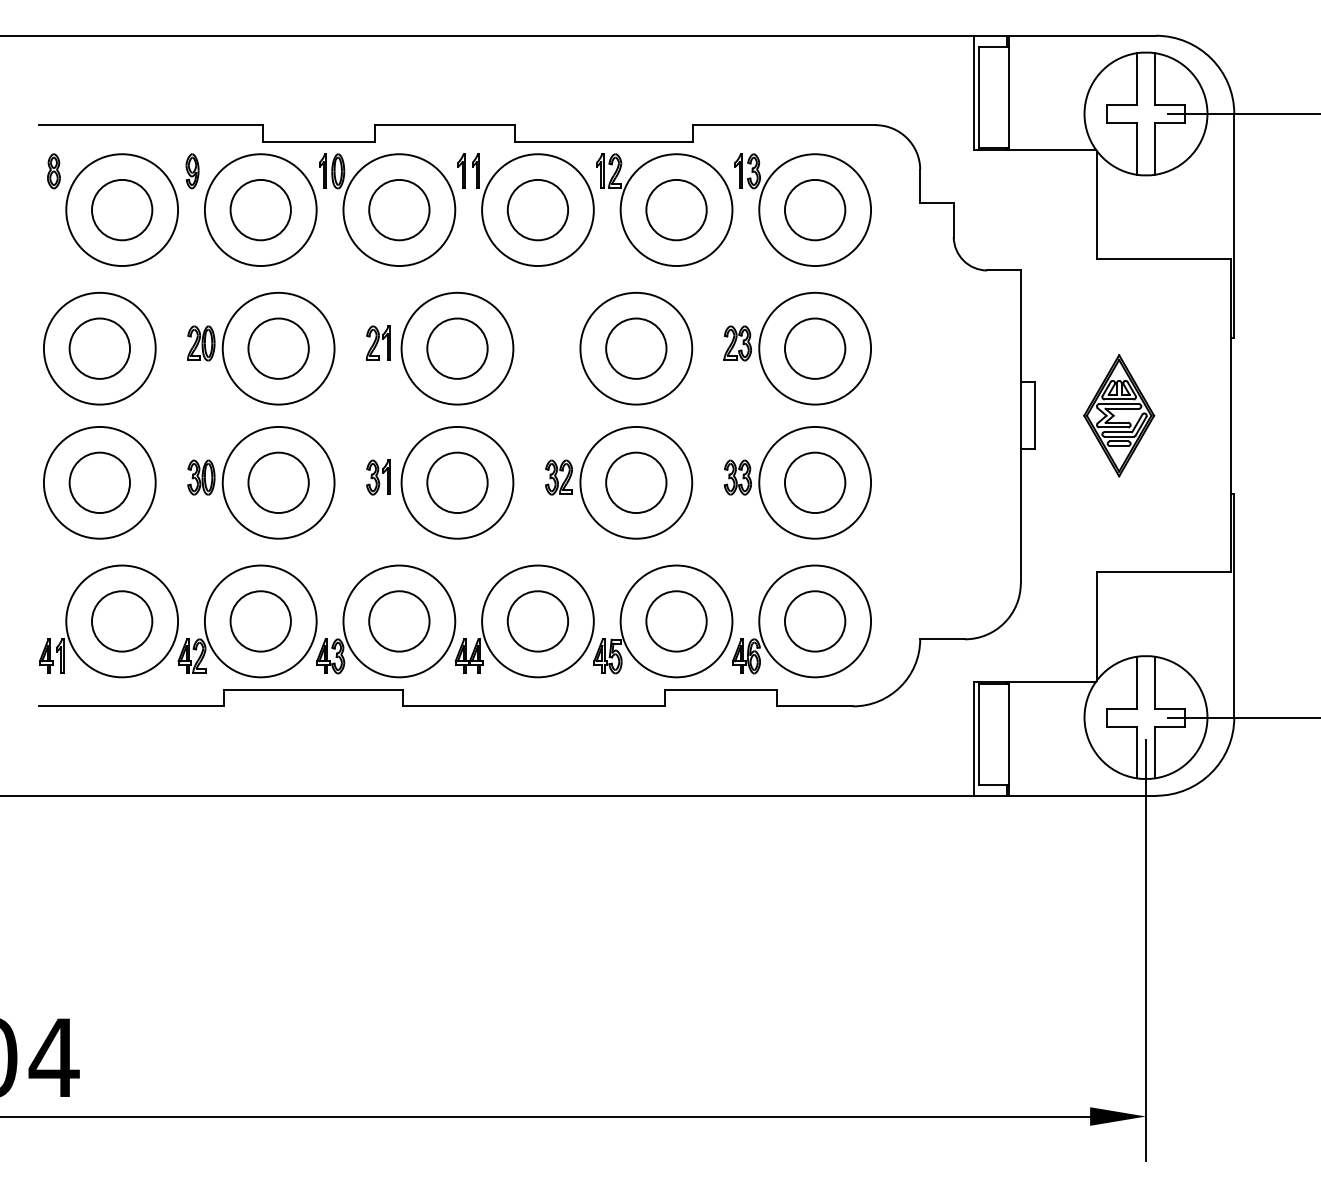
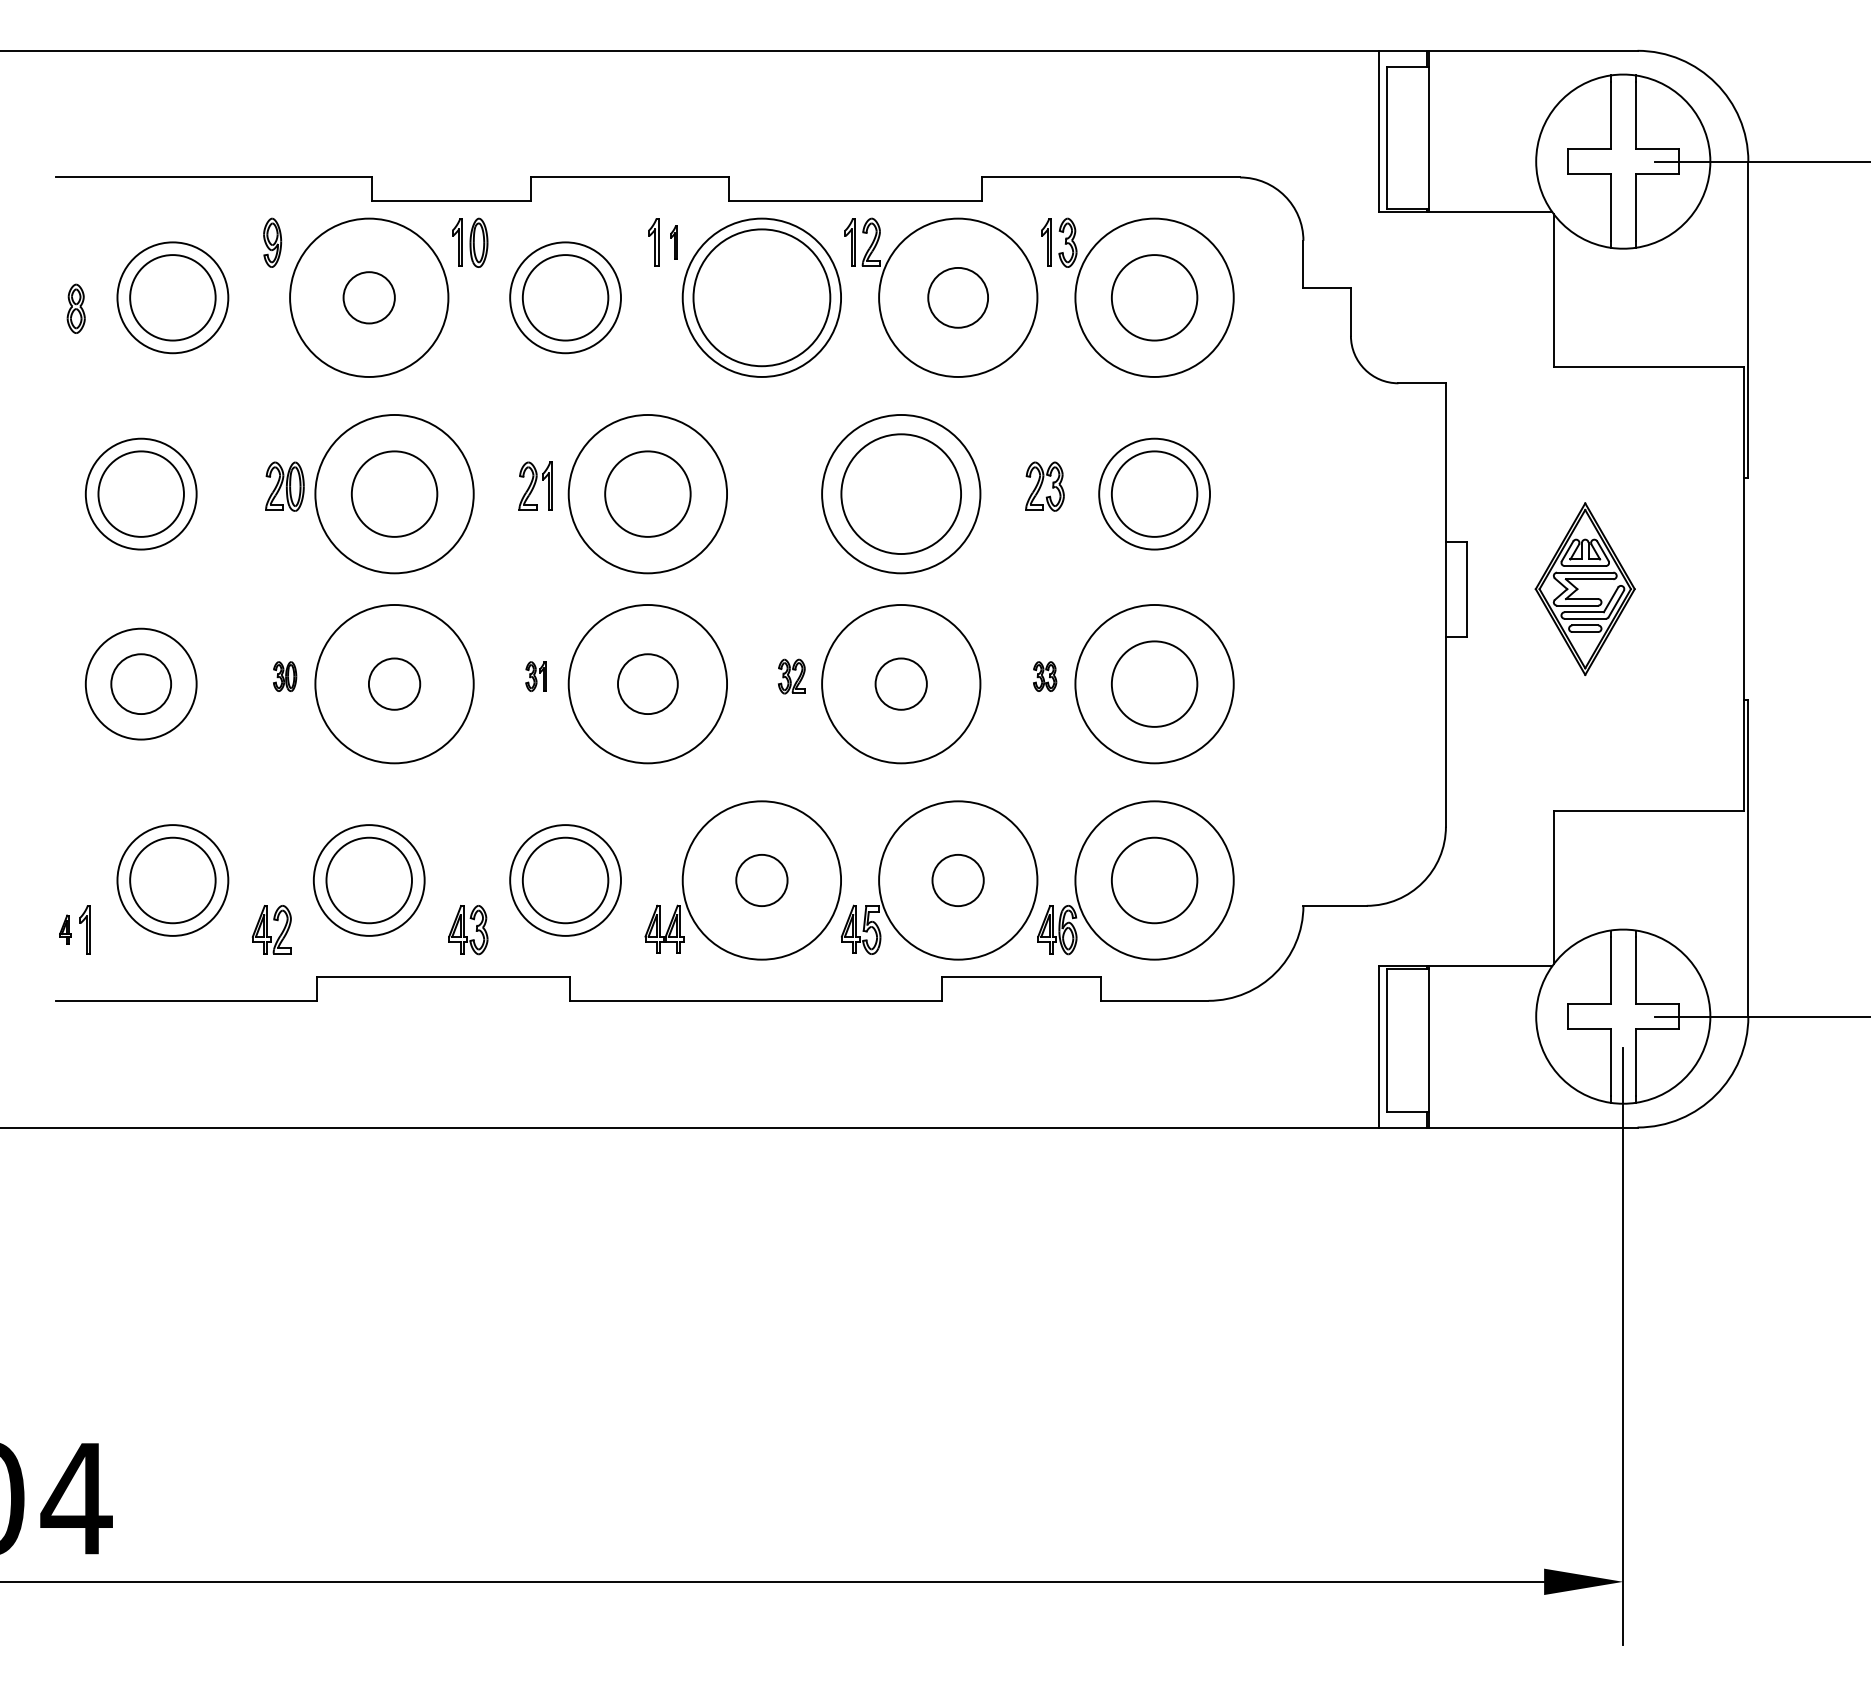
part: (53, 171) -> (75, 308), moved
part: (475, 171) -> (673, 242), size x0.7
circle: (121, 209) -> (172, 297), size x0.7
circle: (260, 209) -> (368, 297), size x0.6
circle: (399, 209) -> (565, 297), size x0.7
circle: (537, 209) -> (761, 297), size x1.6
circle: (676, 209) -> (957, 297), size x0.7
circle: (100, 348) -> (141, 493), size x0.7
circle: (636, 348) -> (901, 493), size x1.4
circle: (815, 348) -> (1154, 493), size x0.7
part: (200, 477) -> (284, 676), size x0.6
part: (378, 477) -> (535, 676), size x0.6
part: (558, 477) -> (791, 676), size x0.7
part: (737, 477) -> (1044, 676), size x0.6
circle: (99, 482) -> (140, 683), size x0.7
circle: (100, 482) -> (141, 683), size x0.7
circle: (278, 482) -> (394, 683), size x0.6
circle: (457, 482) -> (647, 683), size x0.7
circle: (636, 482) -> (901, 683), size x0.6
circle: (121, 621) -> (172, 880), size x0.7
circle: (260, 621) -> (369, 880), size x0.7
circle: (399, 621) -> (565, 880), size x0.7
circle: (537, 621) -> (761, 880), size x0.6
circle: (676, 621) -> (957, 880), size x0.6
part: (46, 656) -> (65, 929), size x0.6

